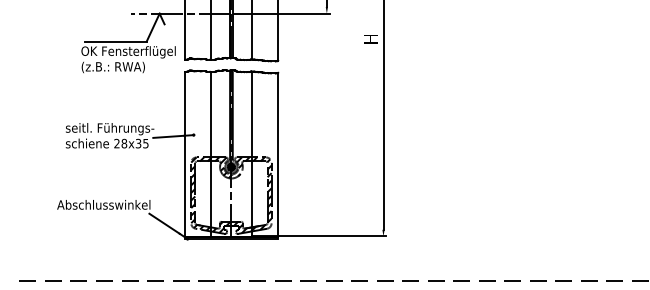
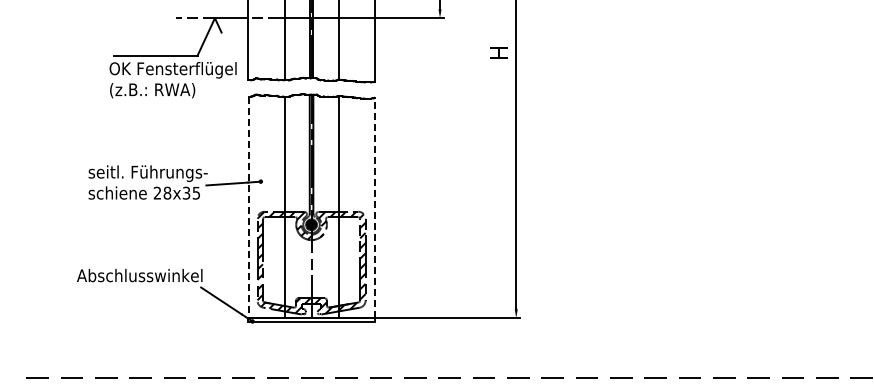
line: (184, 154) -> (248, 207), solid -> dashed
line: (278, 154) -> (374, 207), solid -> dashed

